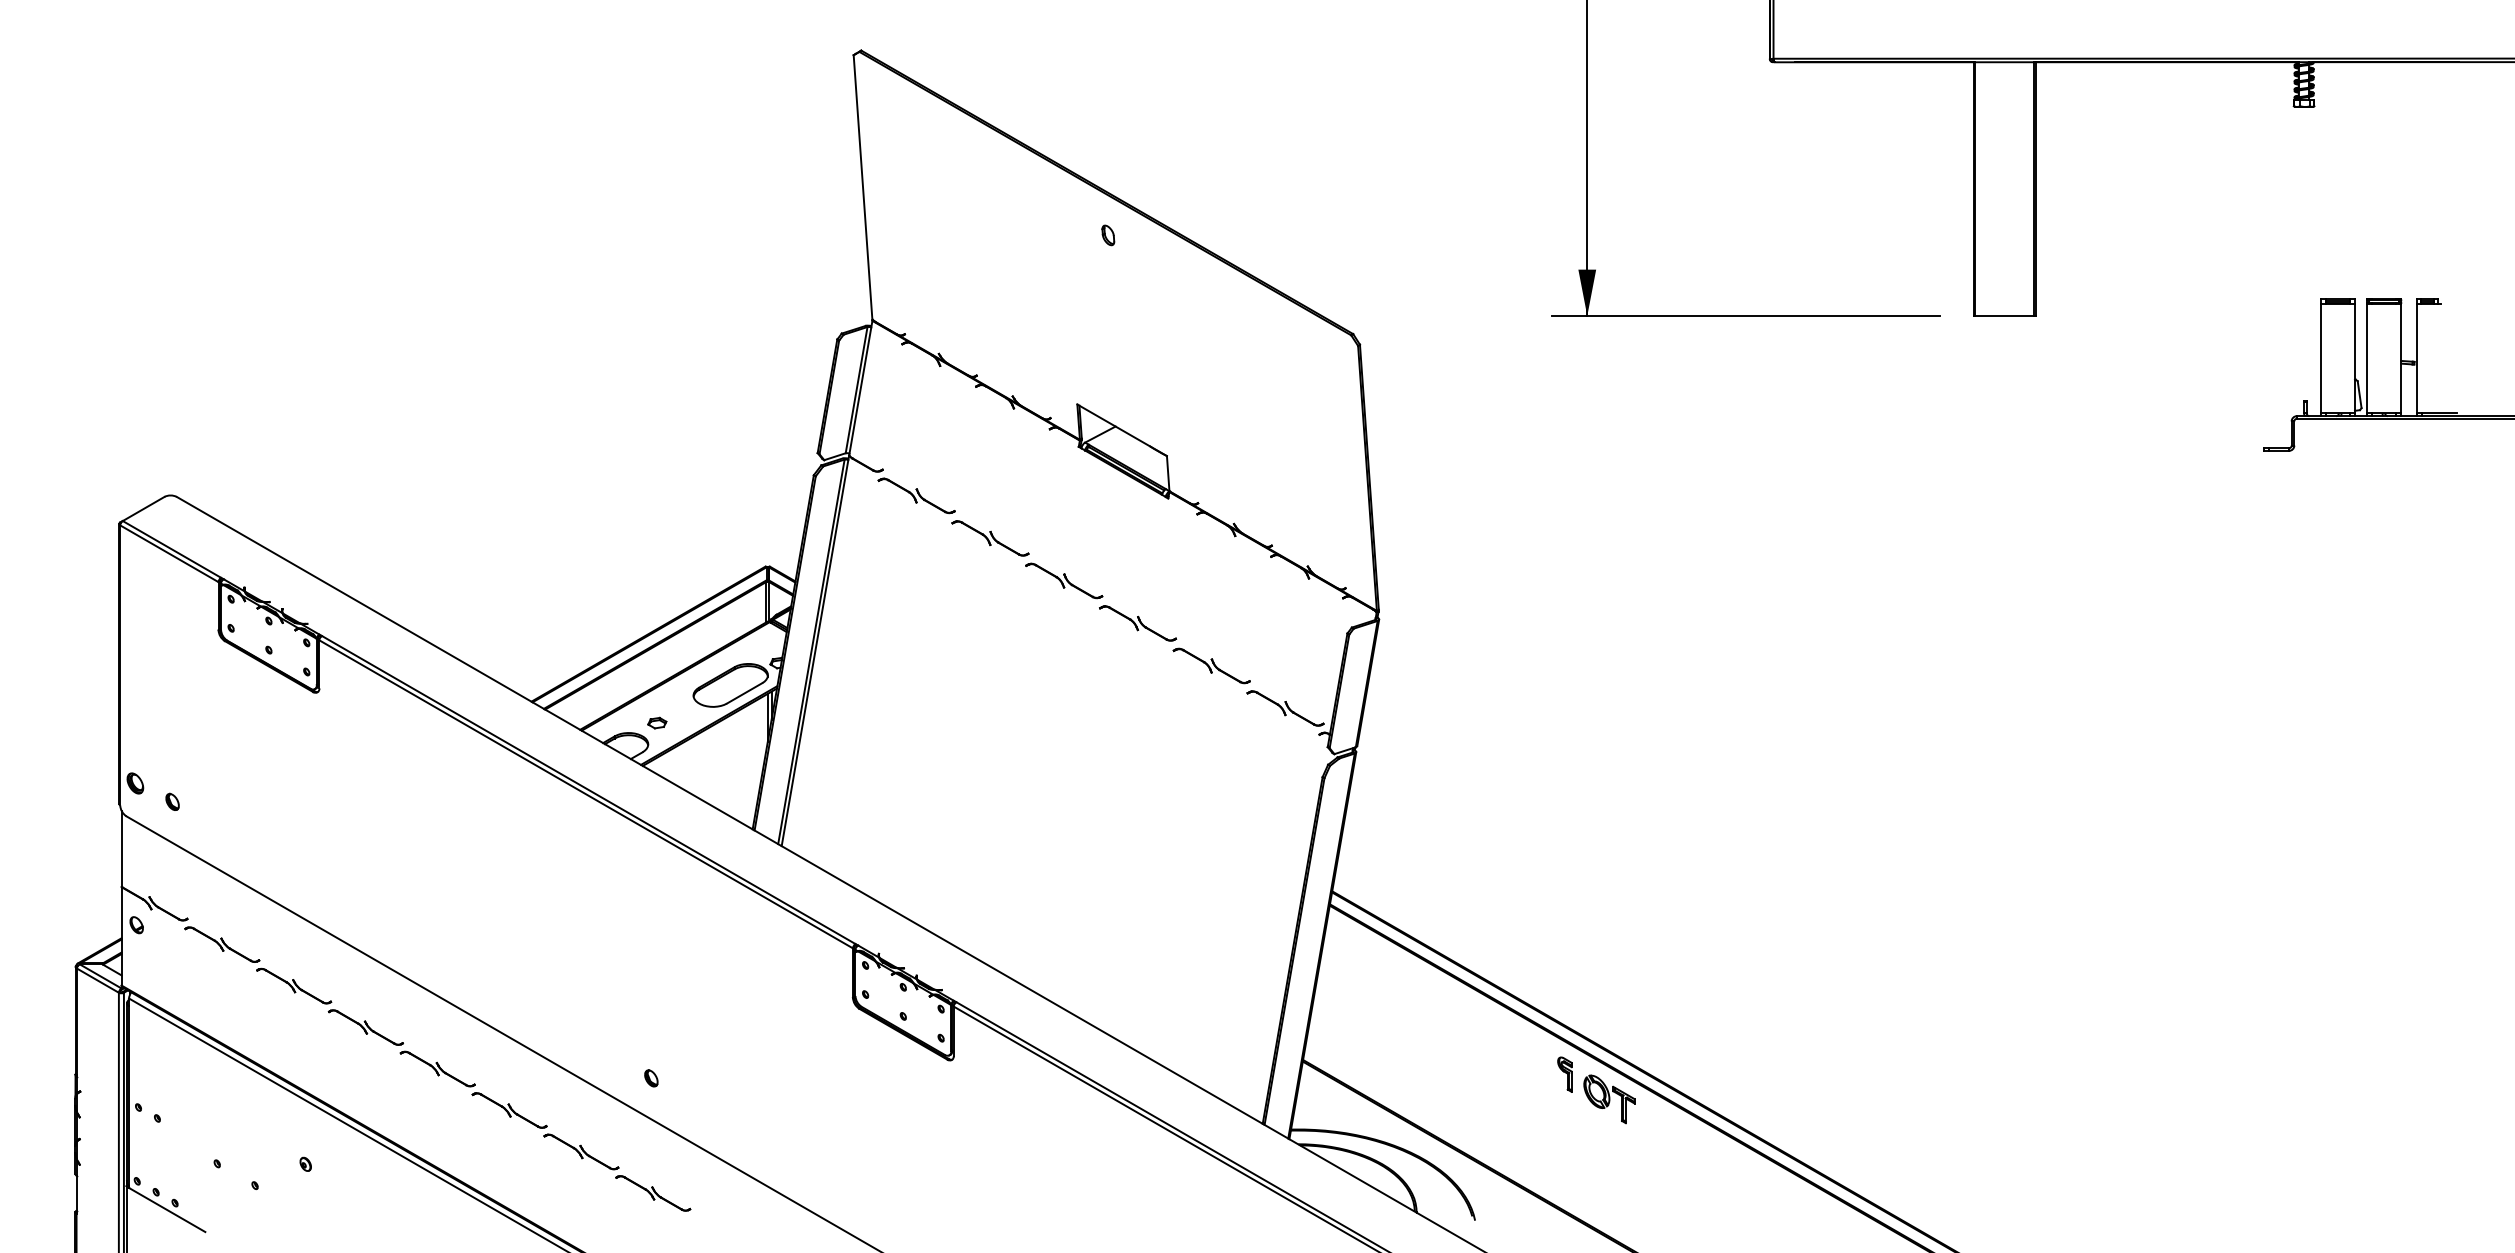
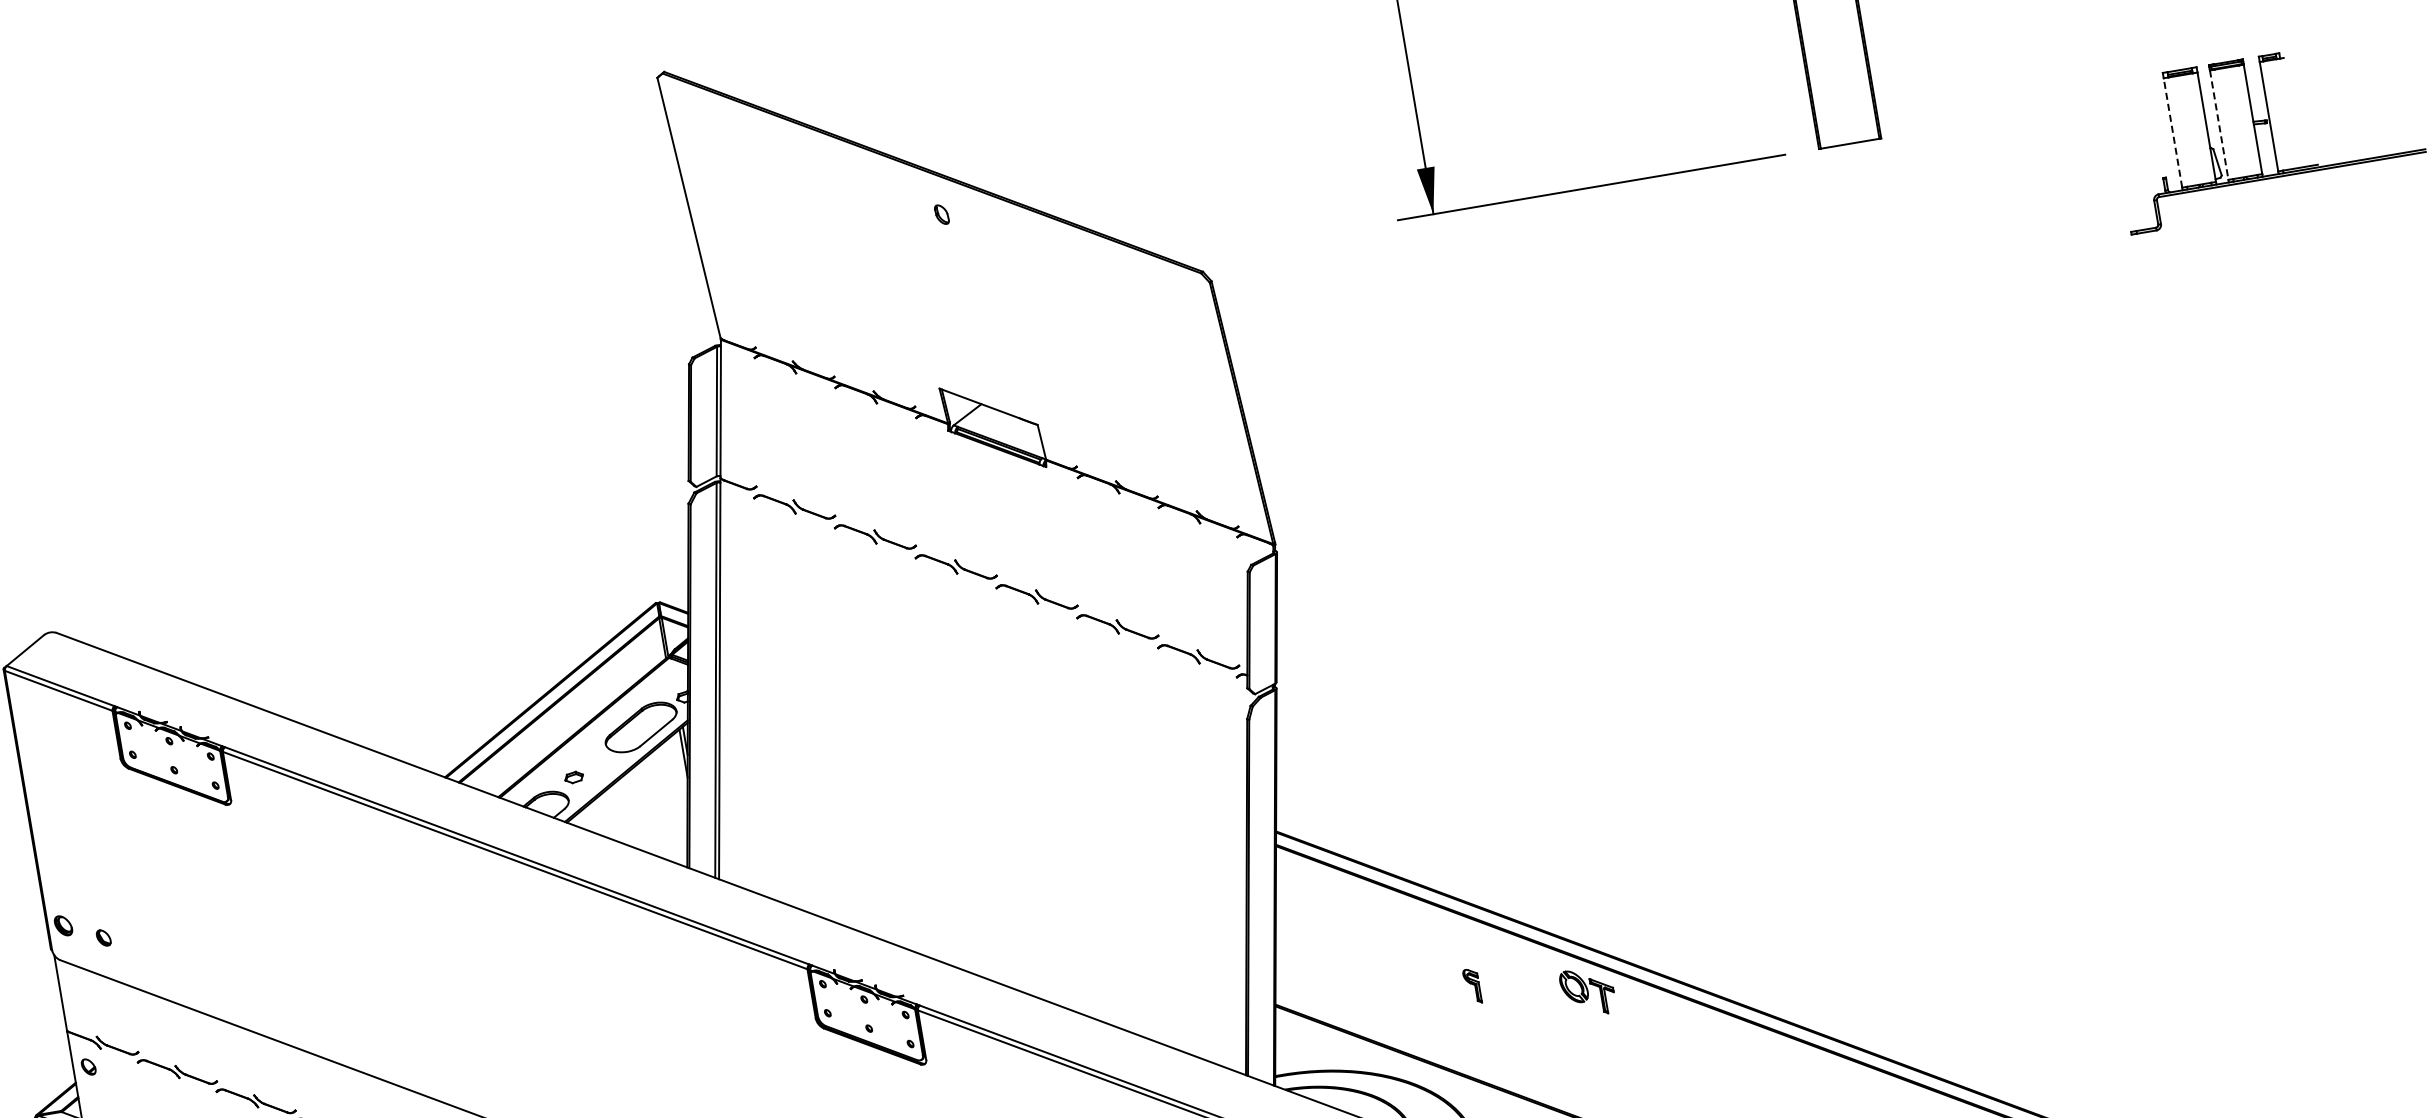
line: (2321, 358) -> (2173, 132), solid -> dashed
line: (2367, 358) -> (2219, 124), solid -> dashed
part: (1564, 1074) -> (1471, 986), moved

